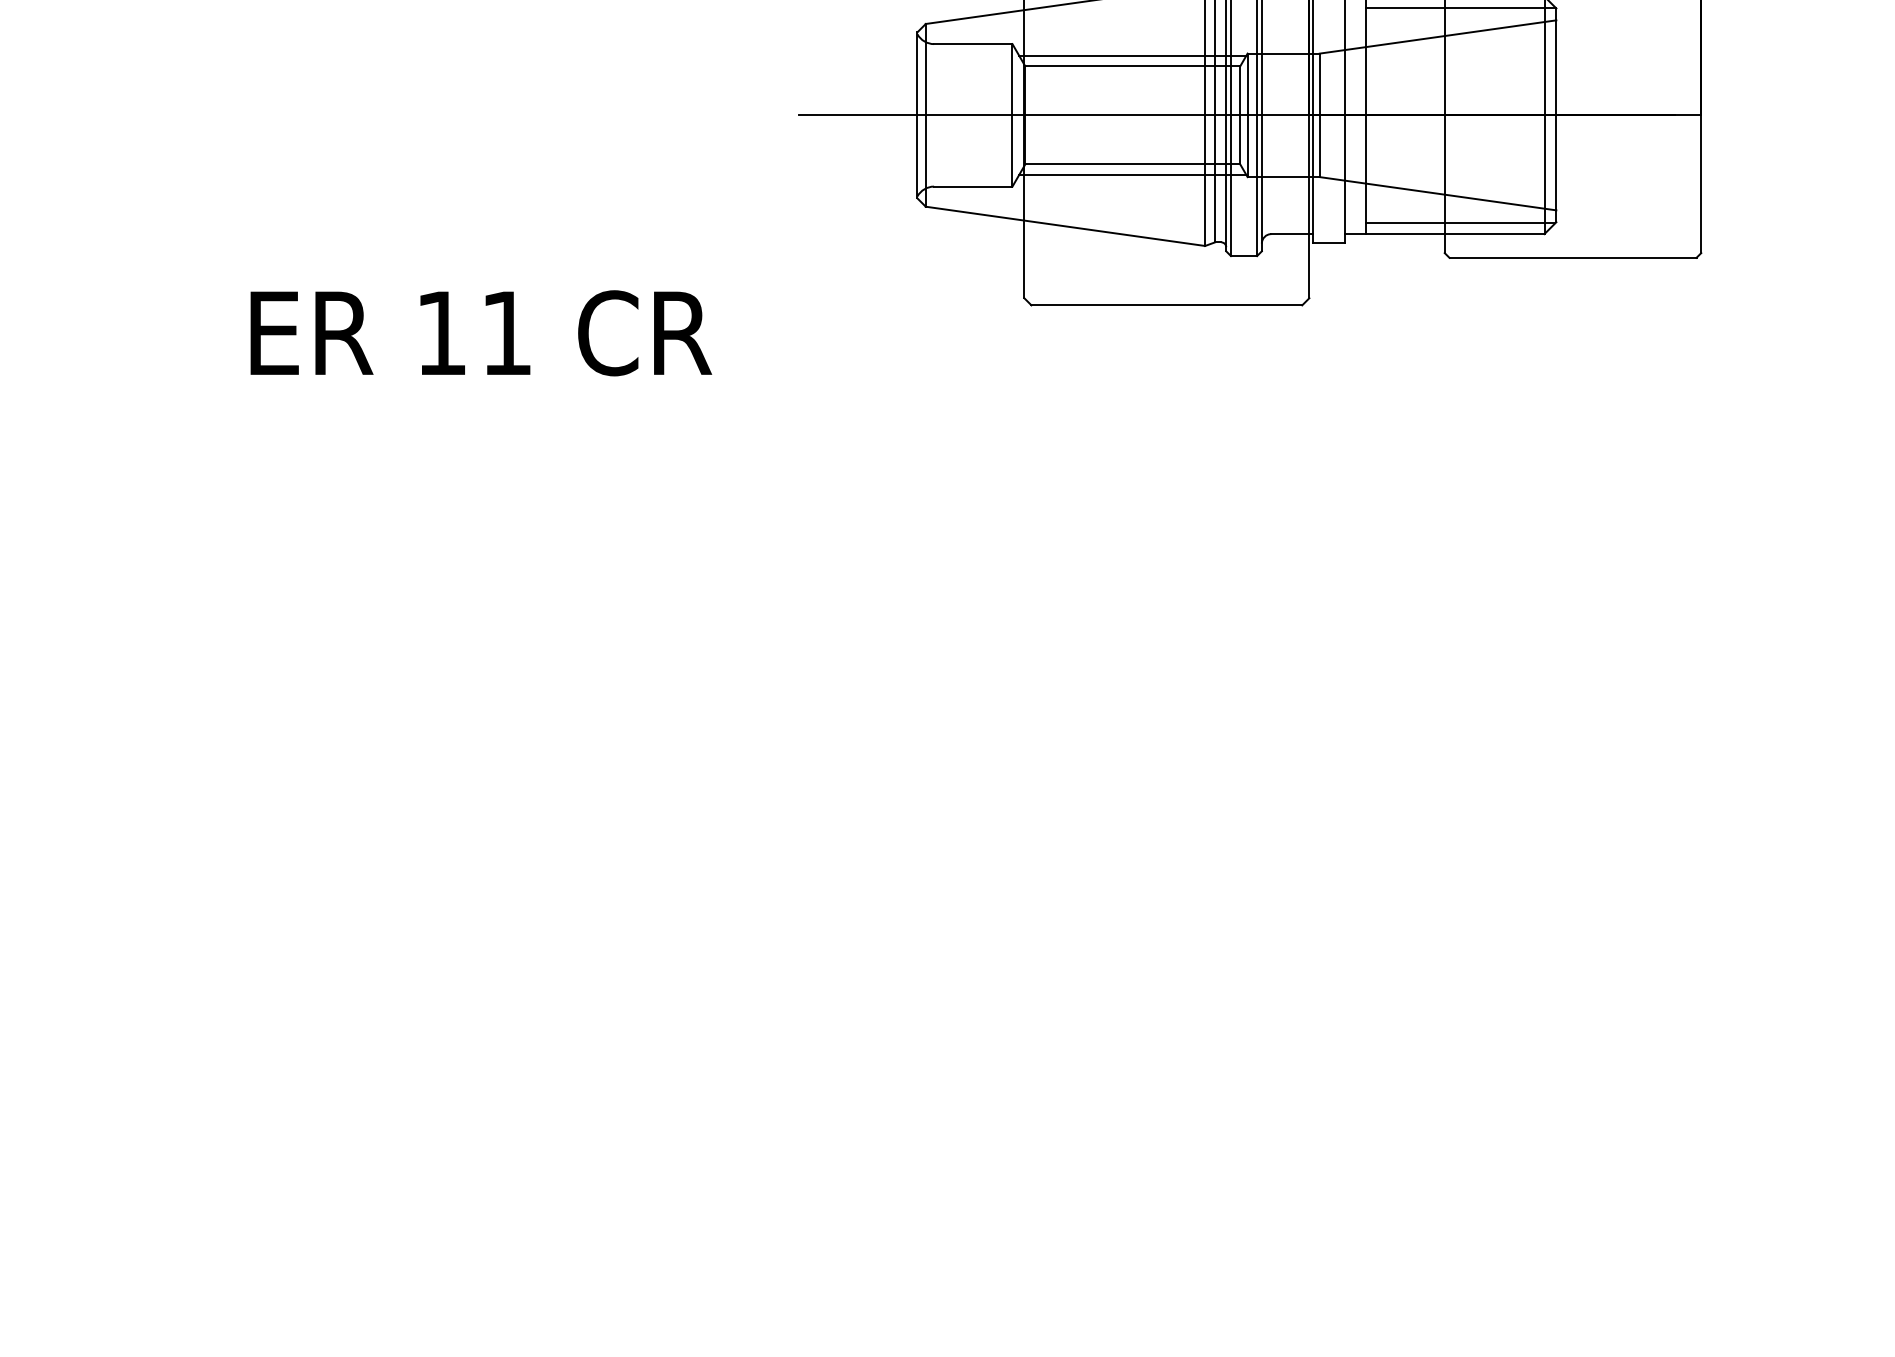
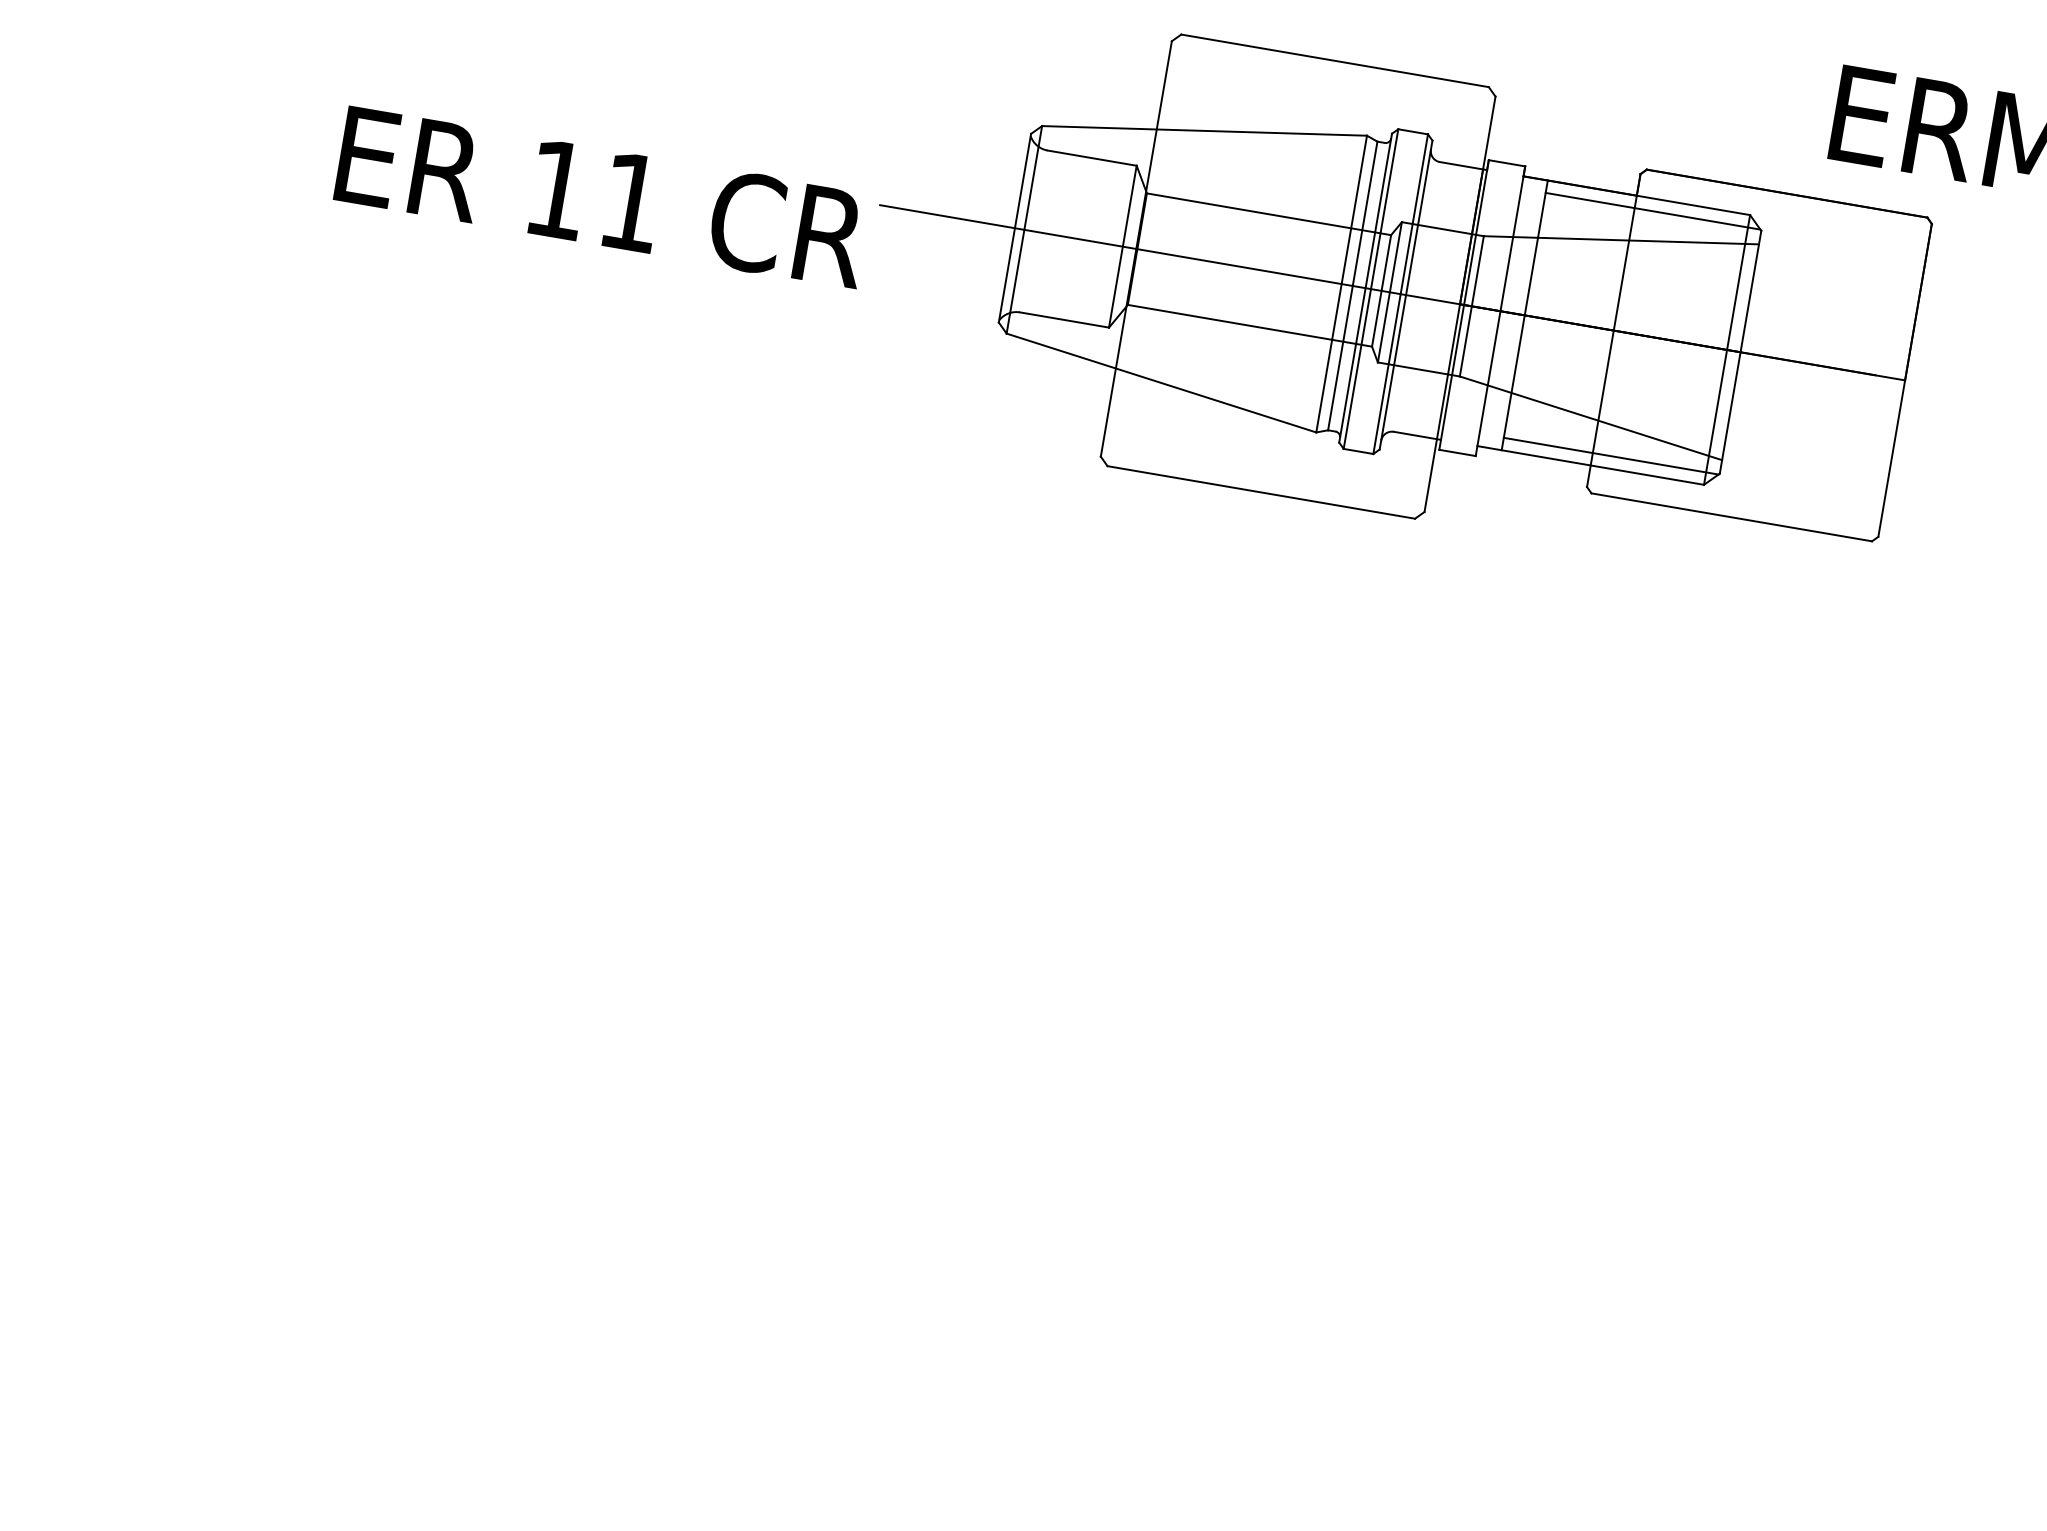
line: (1132, 55) -> (1270, 201), removed
line: (1132, 174) -> (1247, 337), removed
text: (481, 333) -> (602, 197), moved

